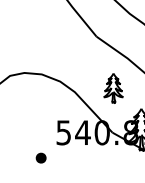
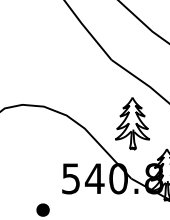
part: (113, 88) -> (132, 124), size x1.43

